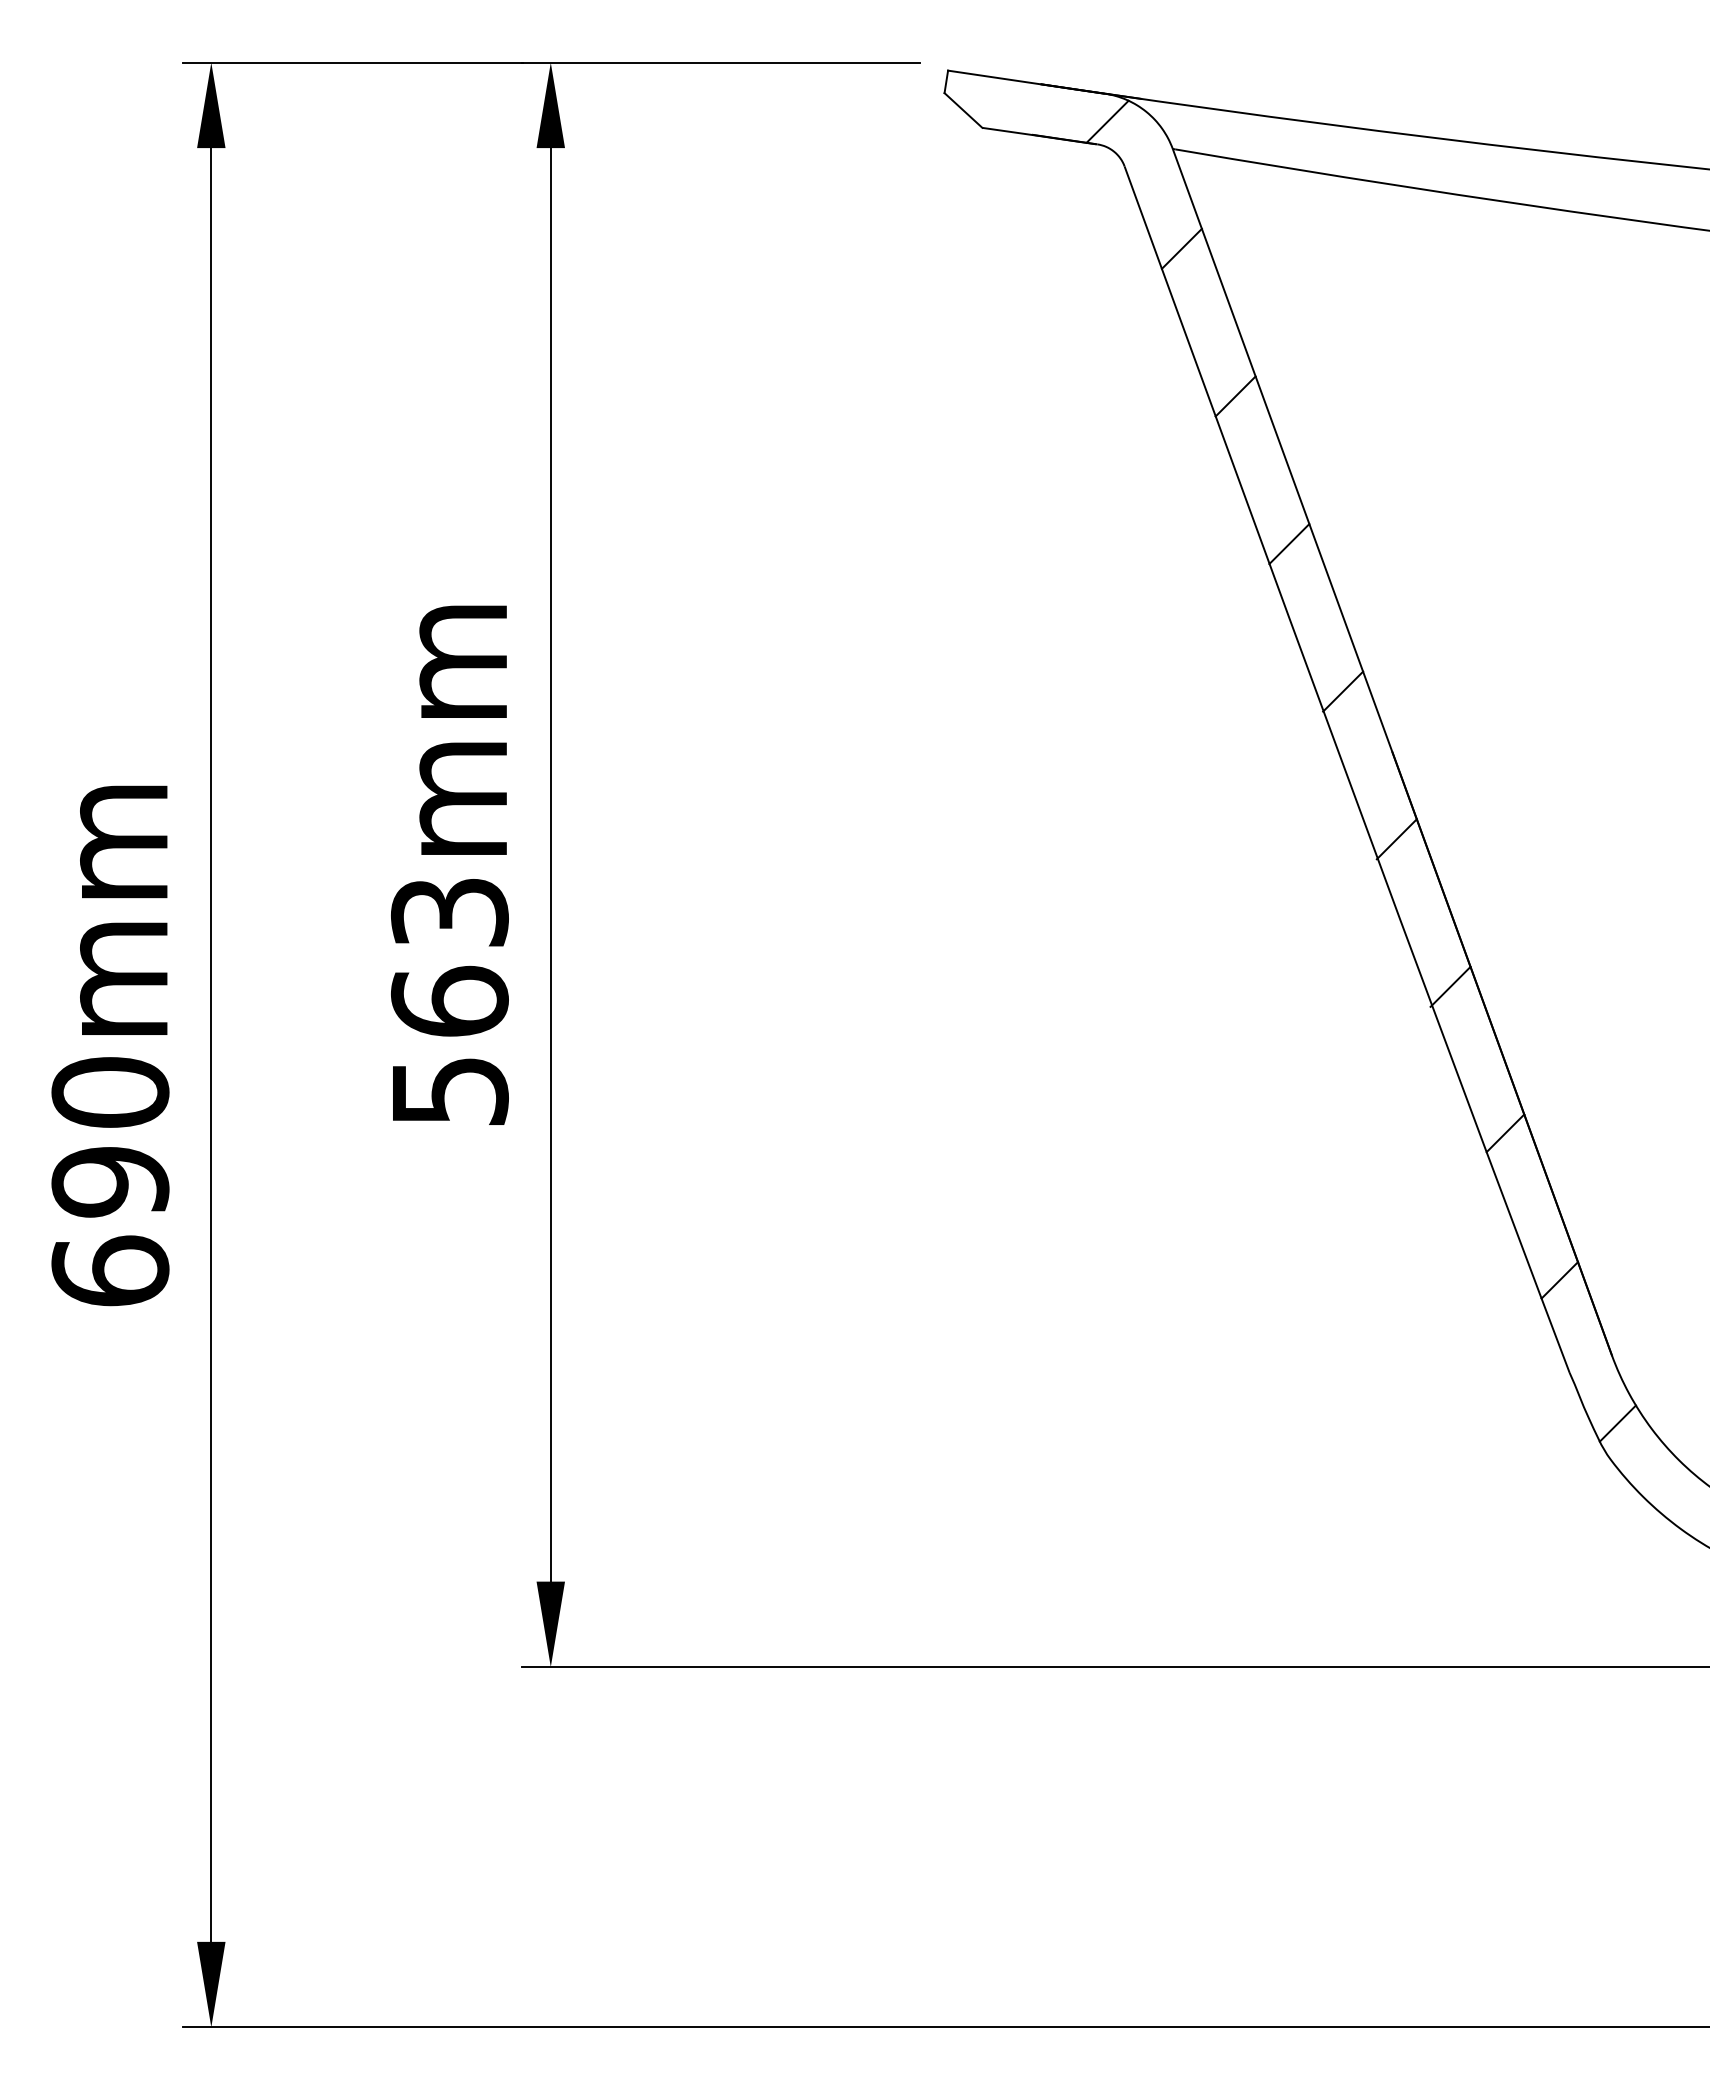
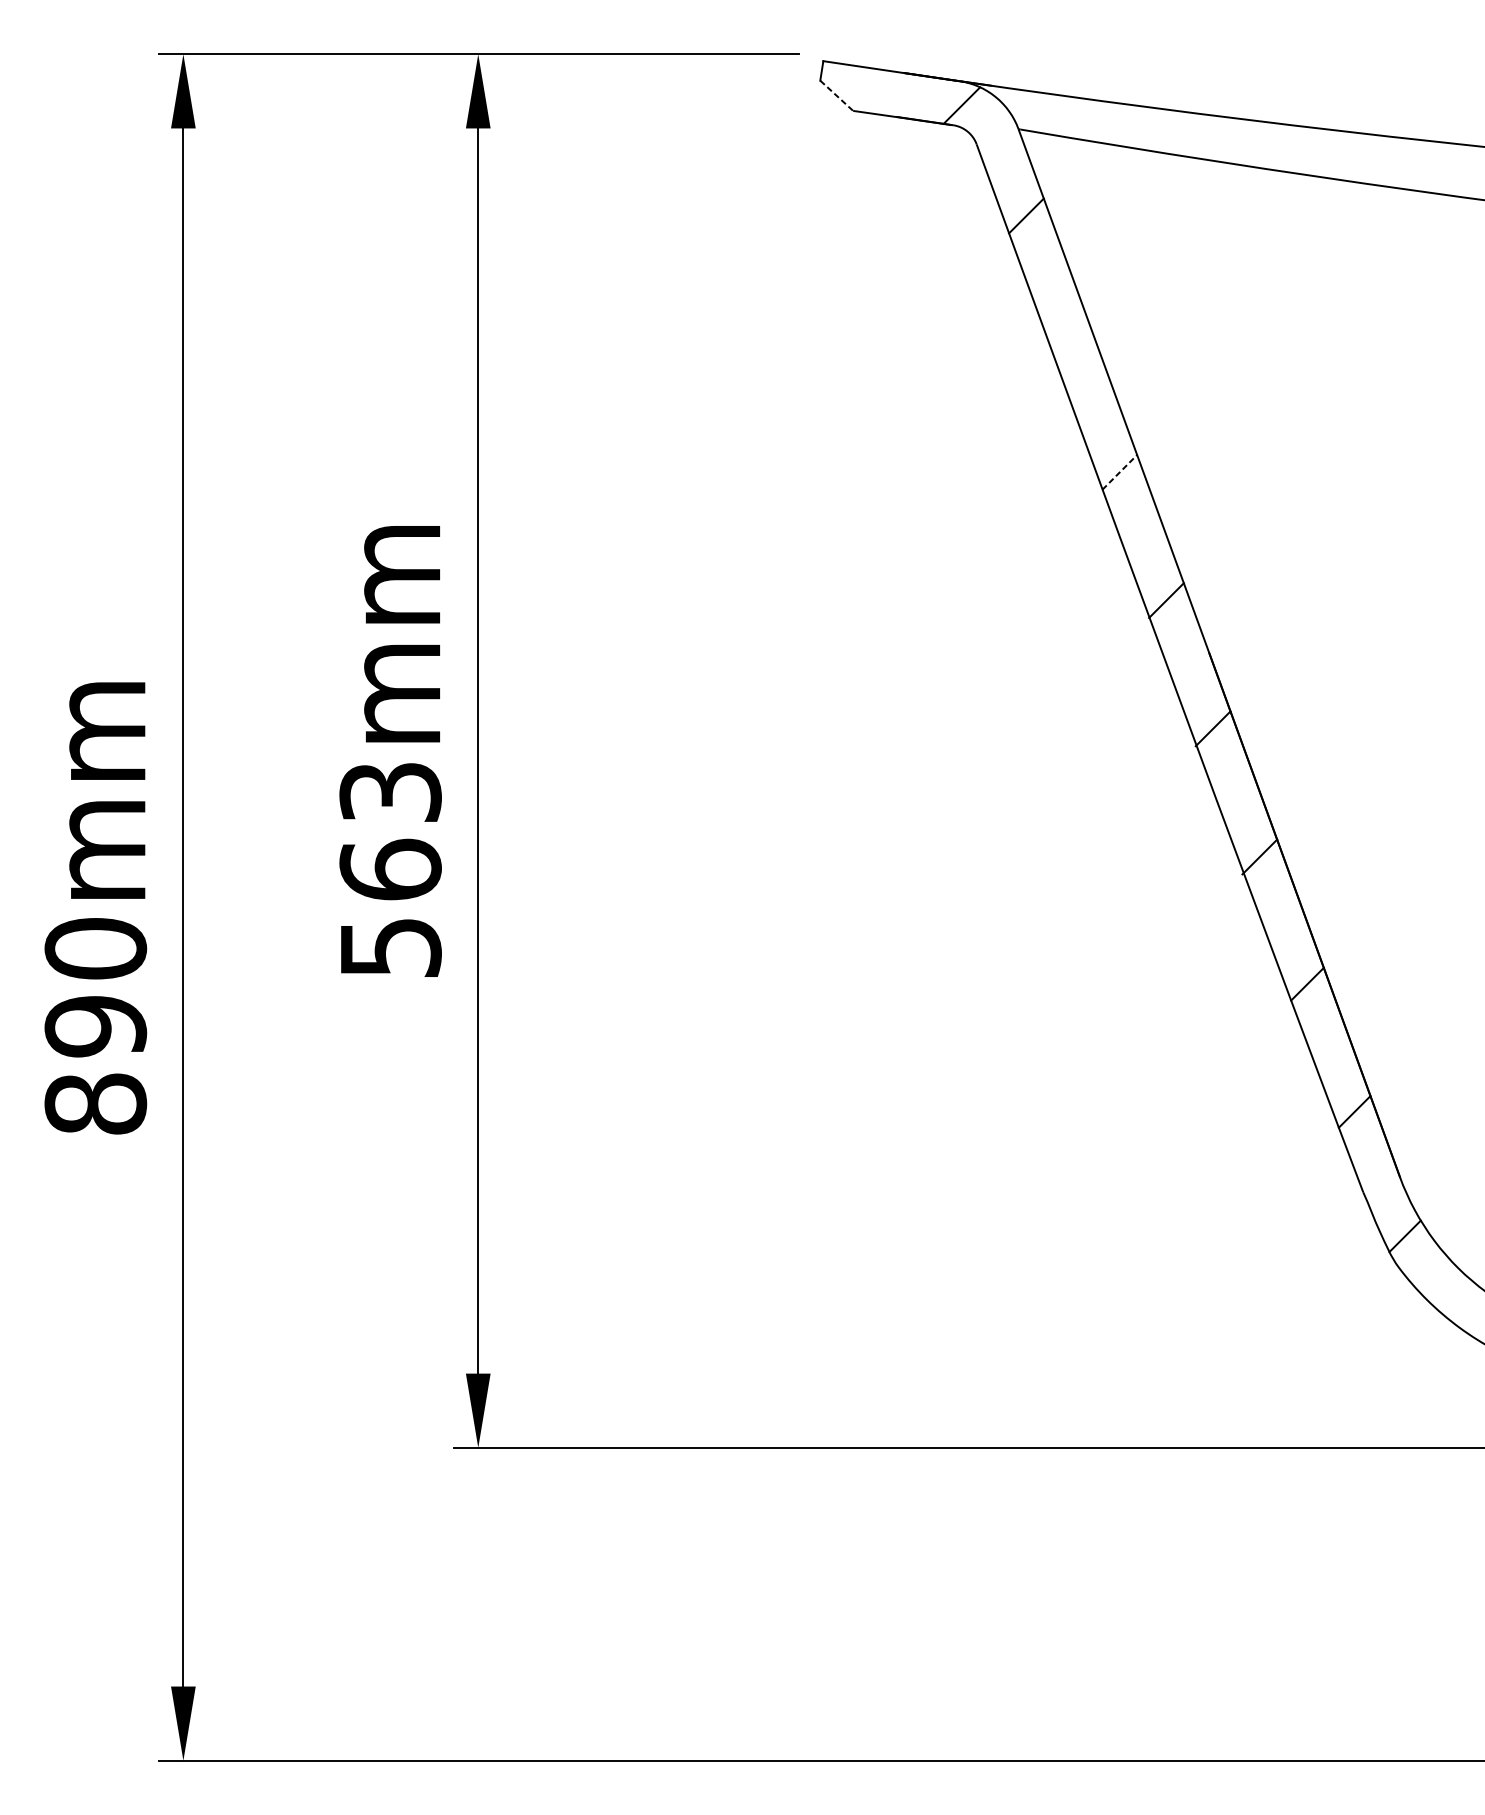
line: (963, 110) -> (836, 95), solid -> dashed
line: (1235, 396) -> (1073, 344), removed
line: (1289, 543) -> (1119, 471), solid -> dashed
text: (110, 1270) -> (95, 1103), 690mm -> 890mm

